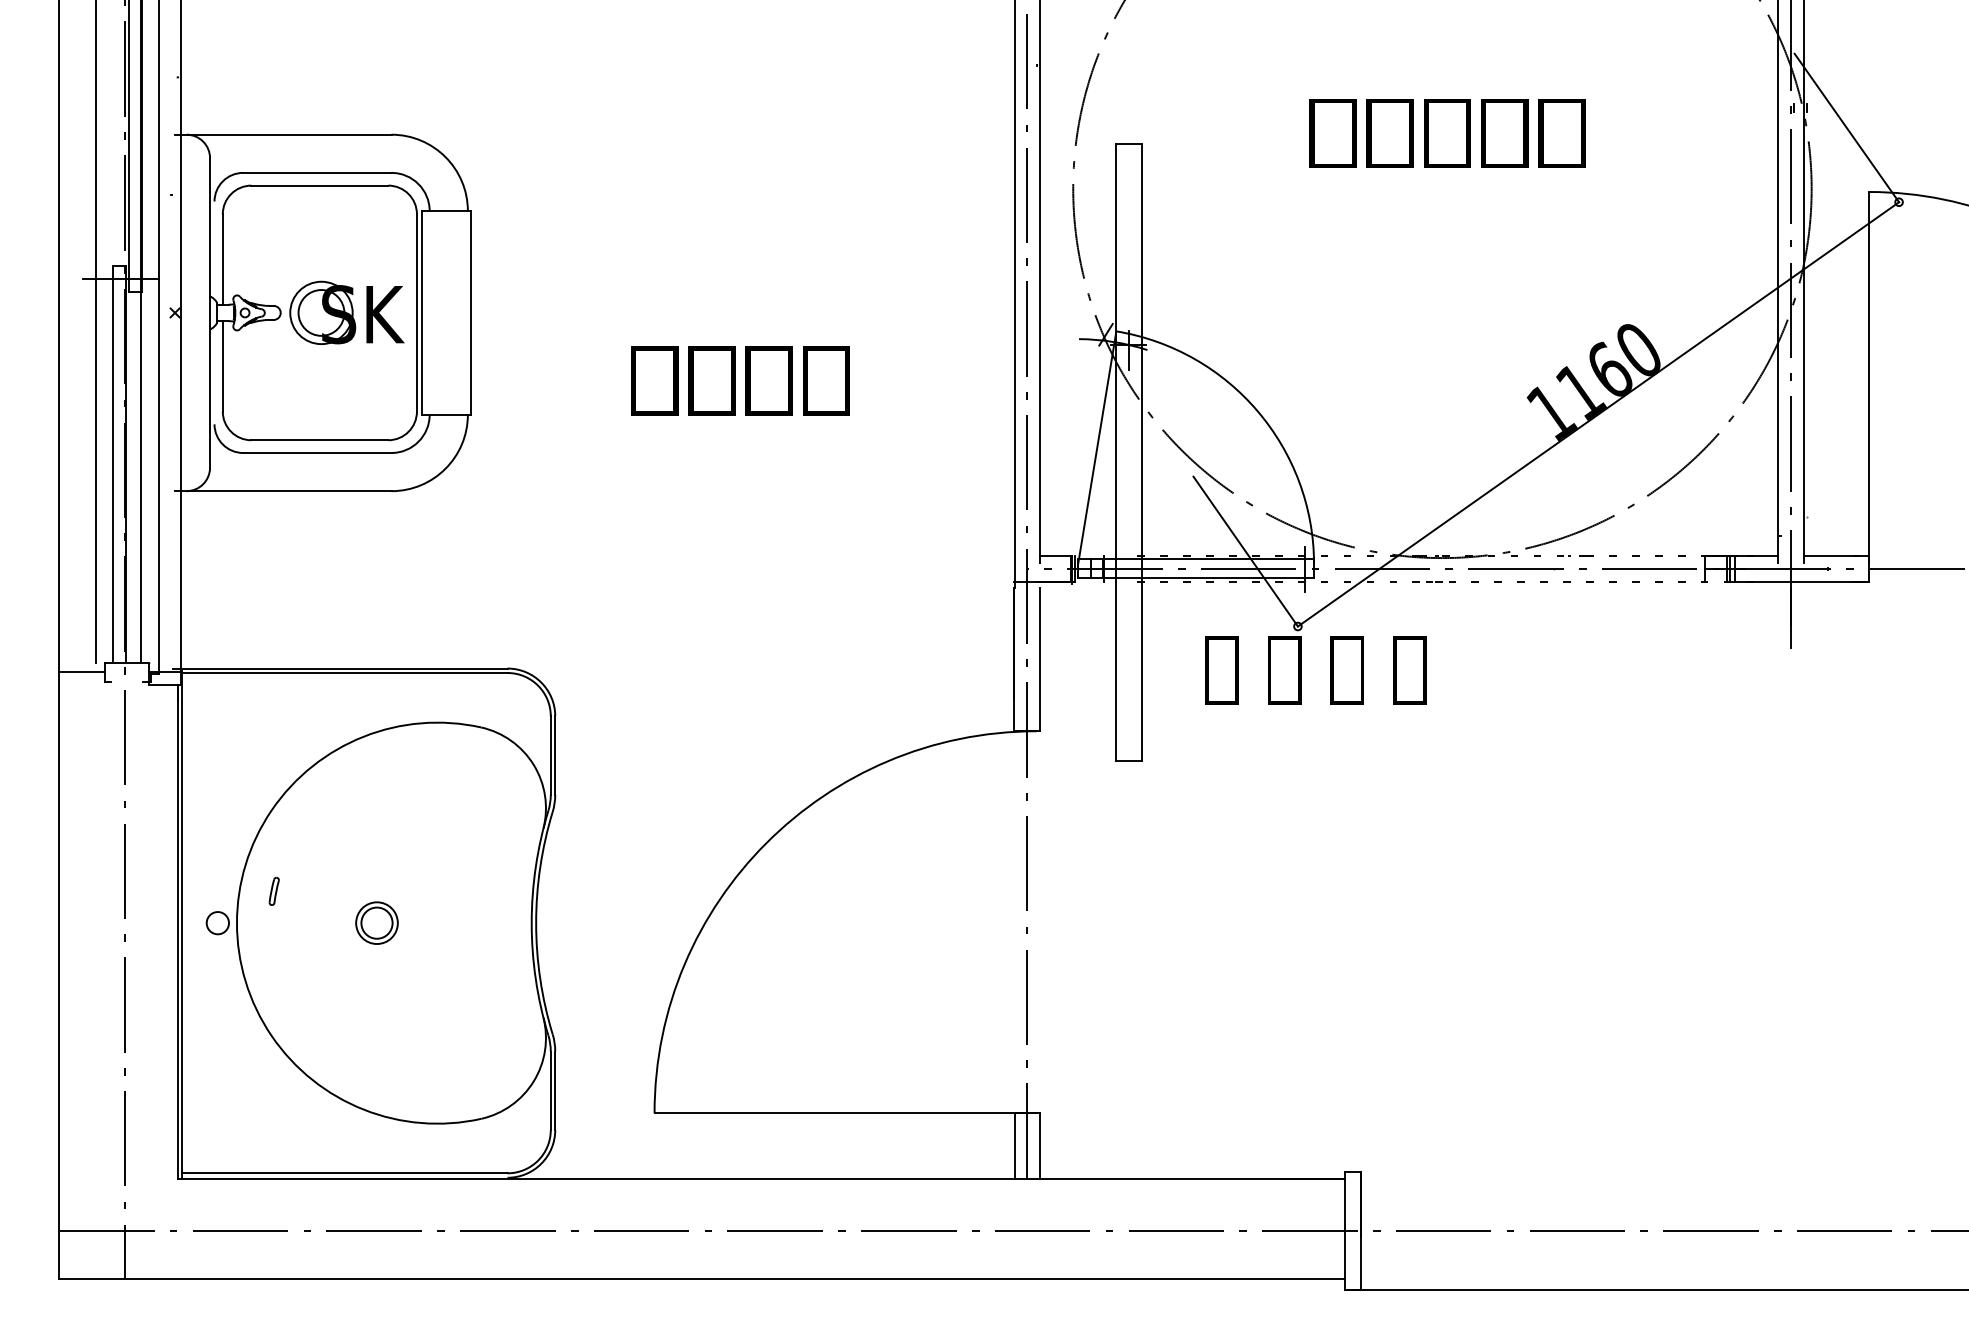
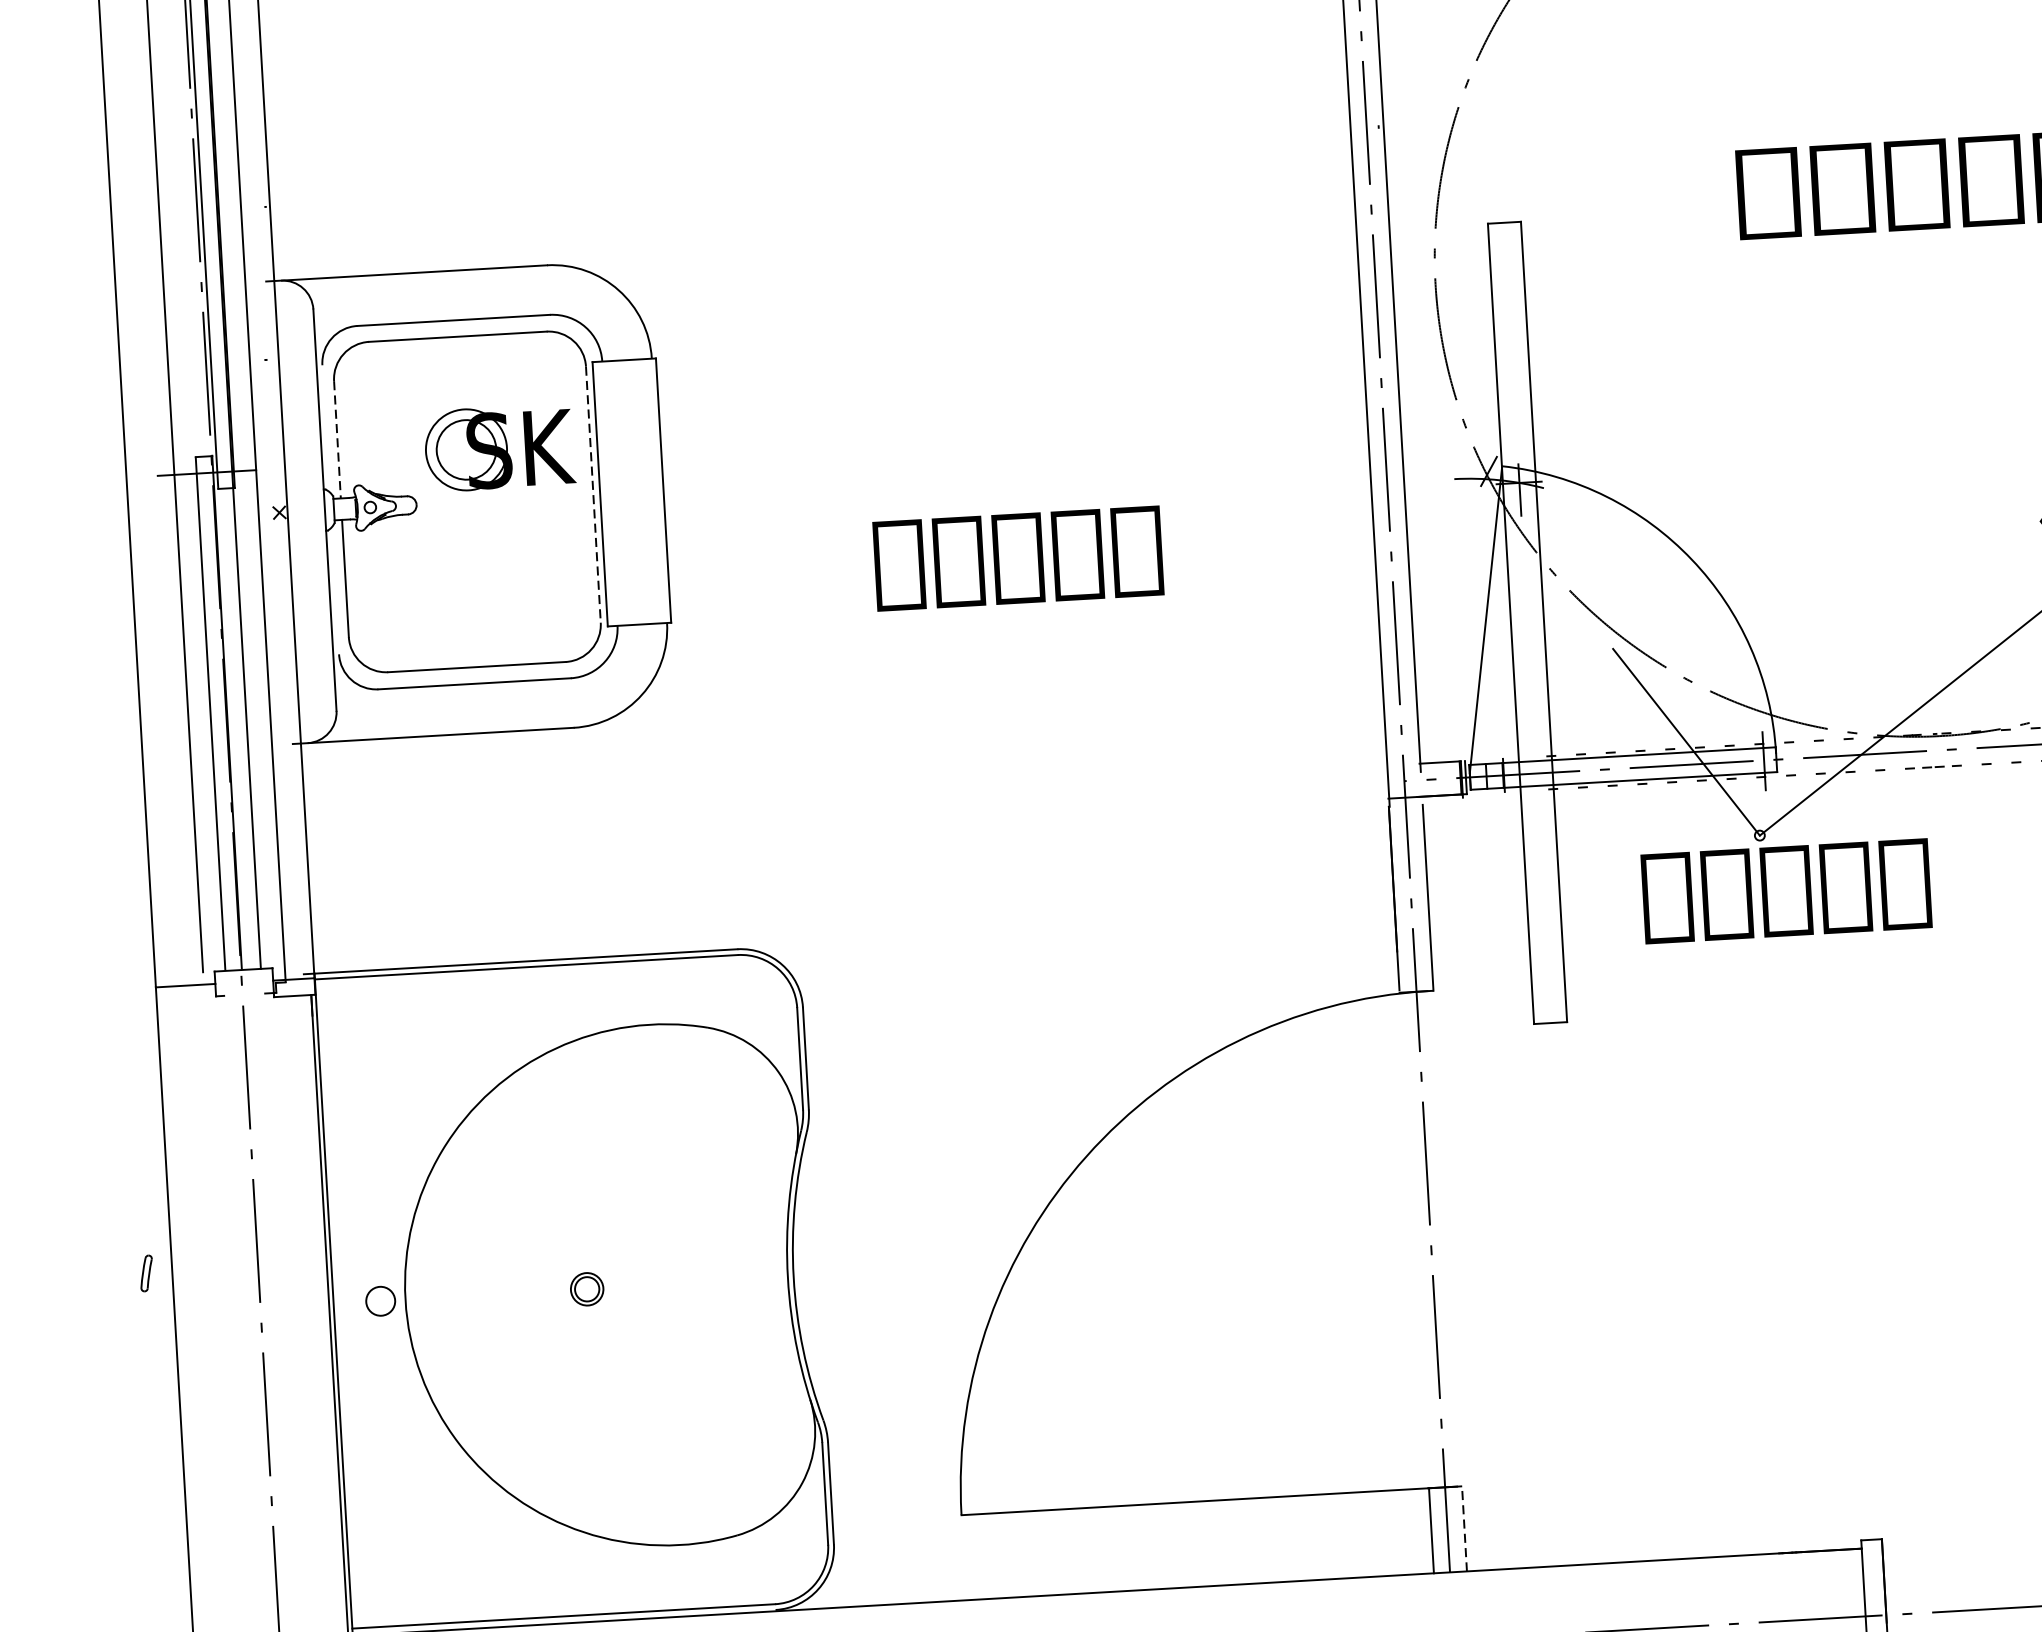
line: (222, 259) -> (337, 439), solid -> dashed
part: (346, 312) -> (498, 447), moved
line: (416, 312) -> (592, 494), solid -> dashed
text: (740, 380) -> (1018, 558), 女子便所 -> 身障用便所
text: (1302, 670) -> (1769, 892), ア ー ム 扉 -> 身障用便所
part: (273, 890) -> (145, 1272), moved
part: (376, 922) -> (586, 1288), size x0.6
line: (1040, 1146) -> (1464, 1529), solid -> dashed

